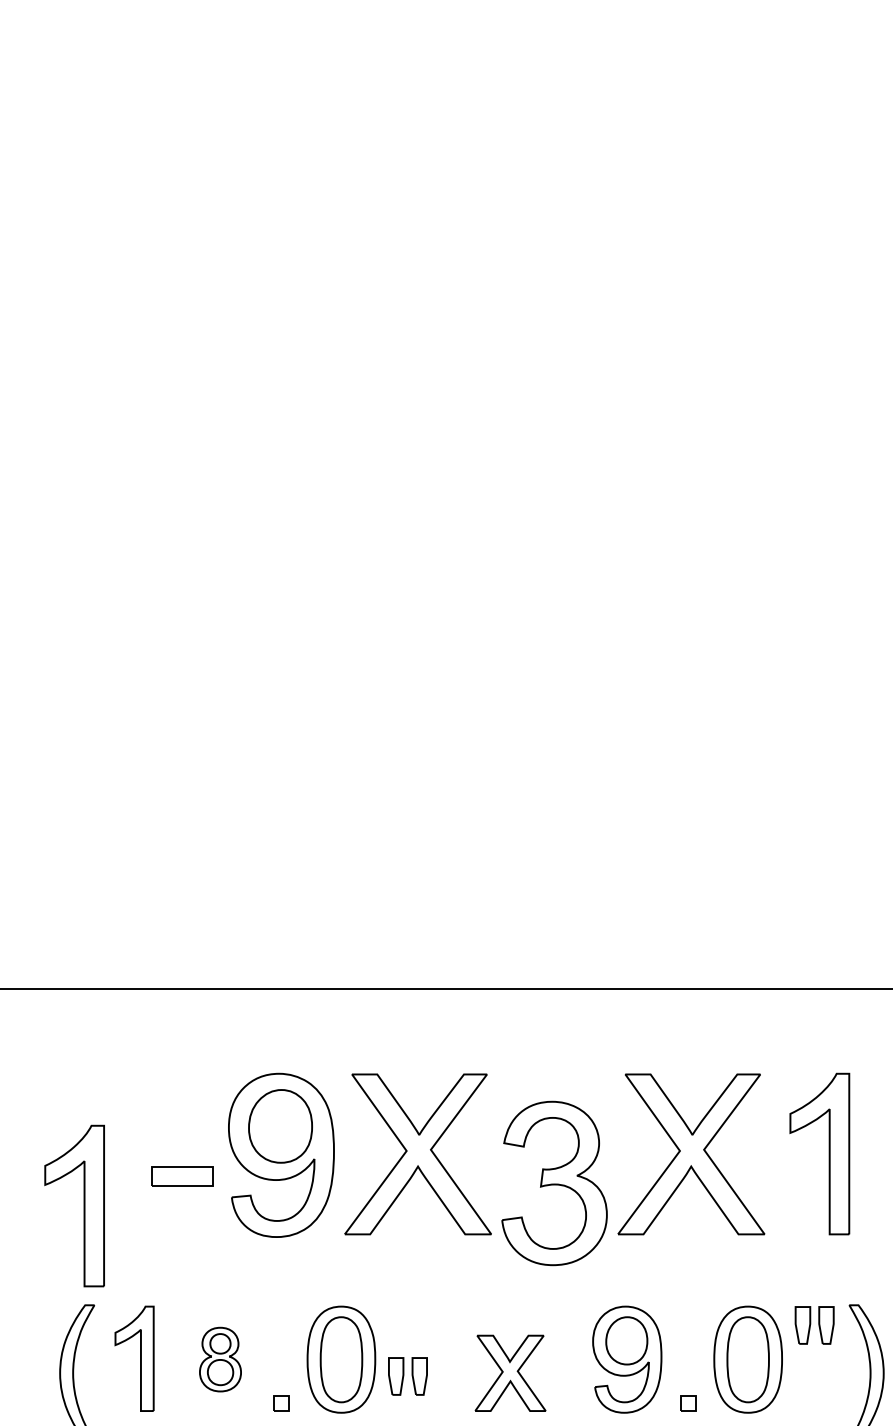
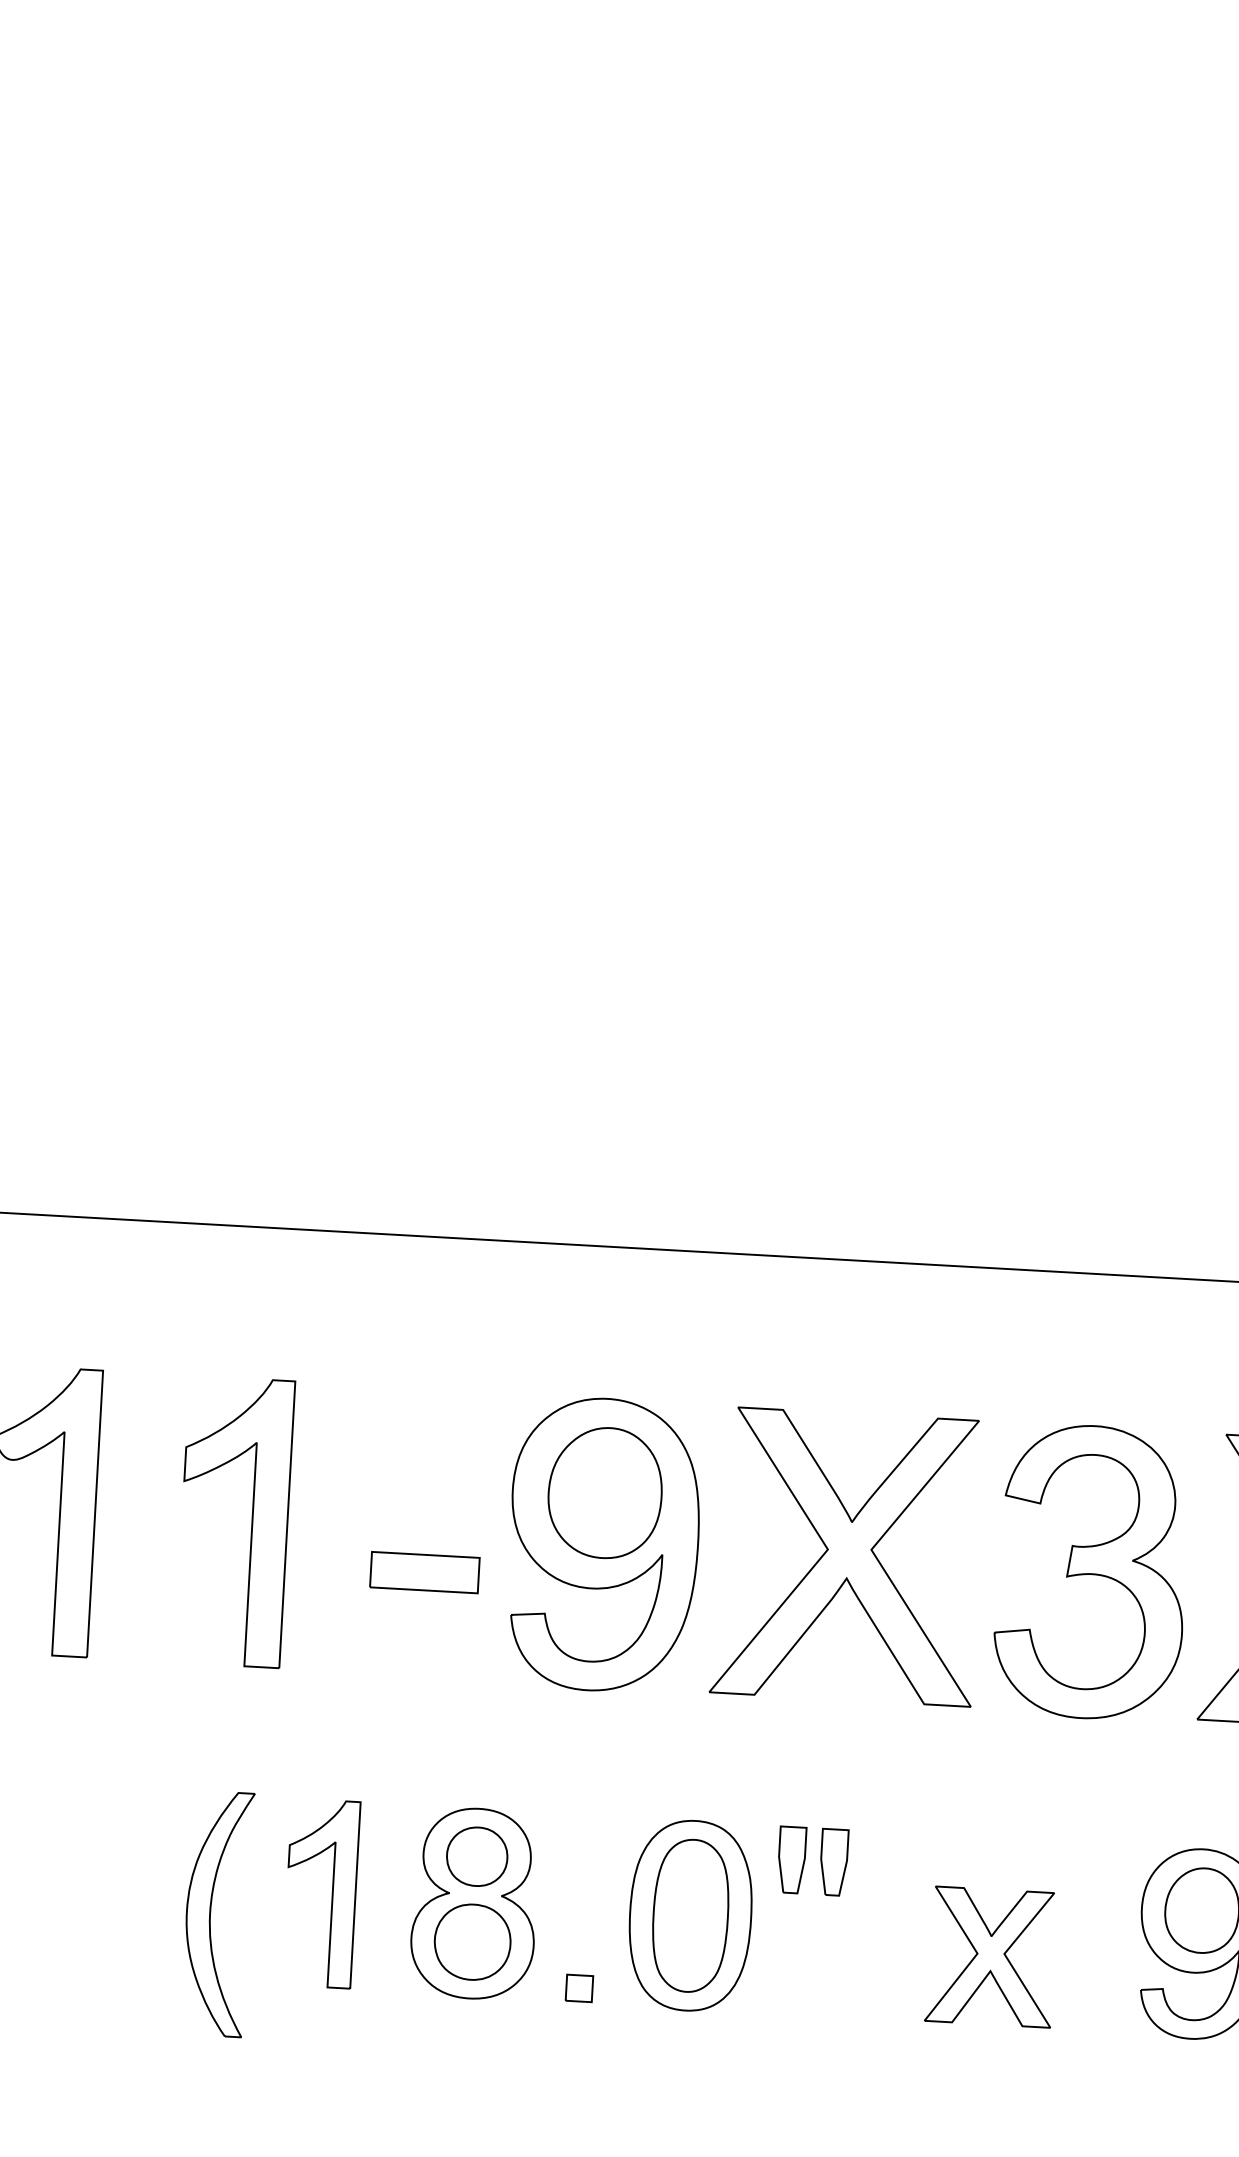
part: (554, 1183) -> (1091, 1572), moved
part: (83, 1205) -> (250, 1521), moved
part: (220, 1359) -> (474, 1903), size x1.67
part: (407, 1376) -> (812, 1861), moved

